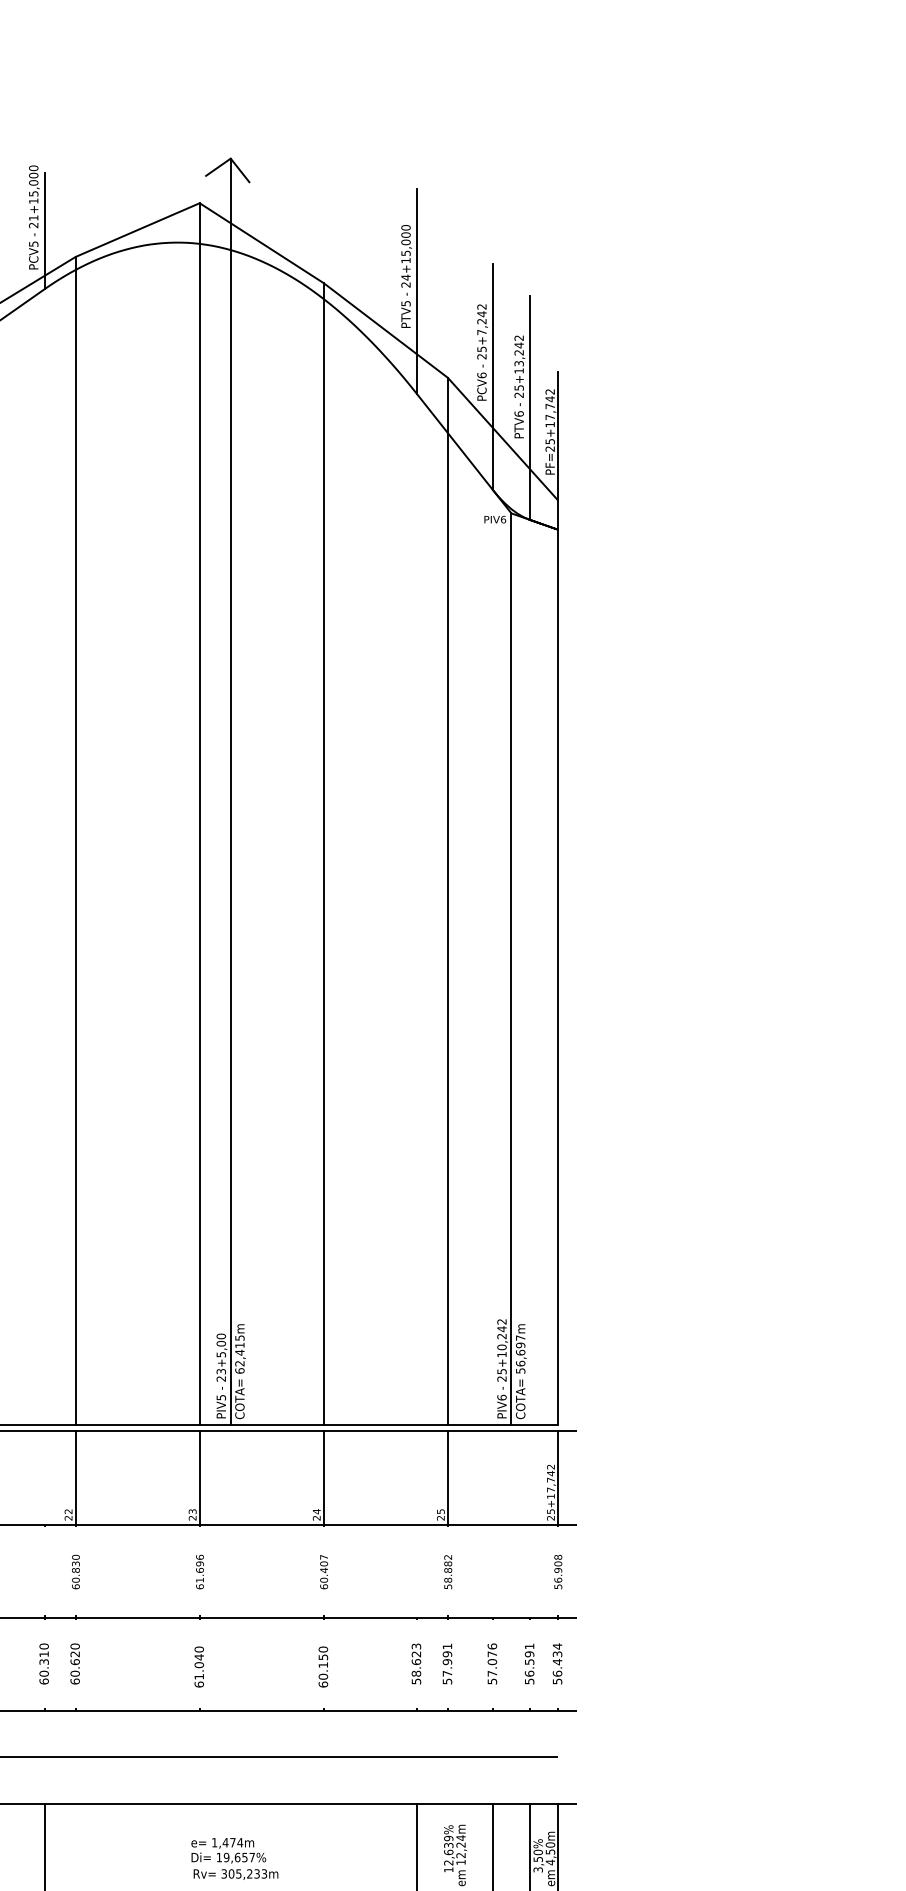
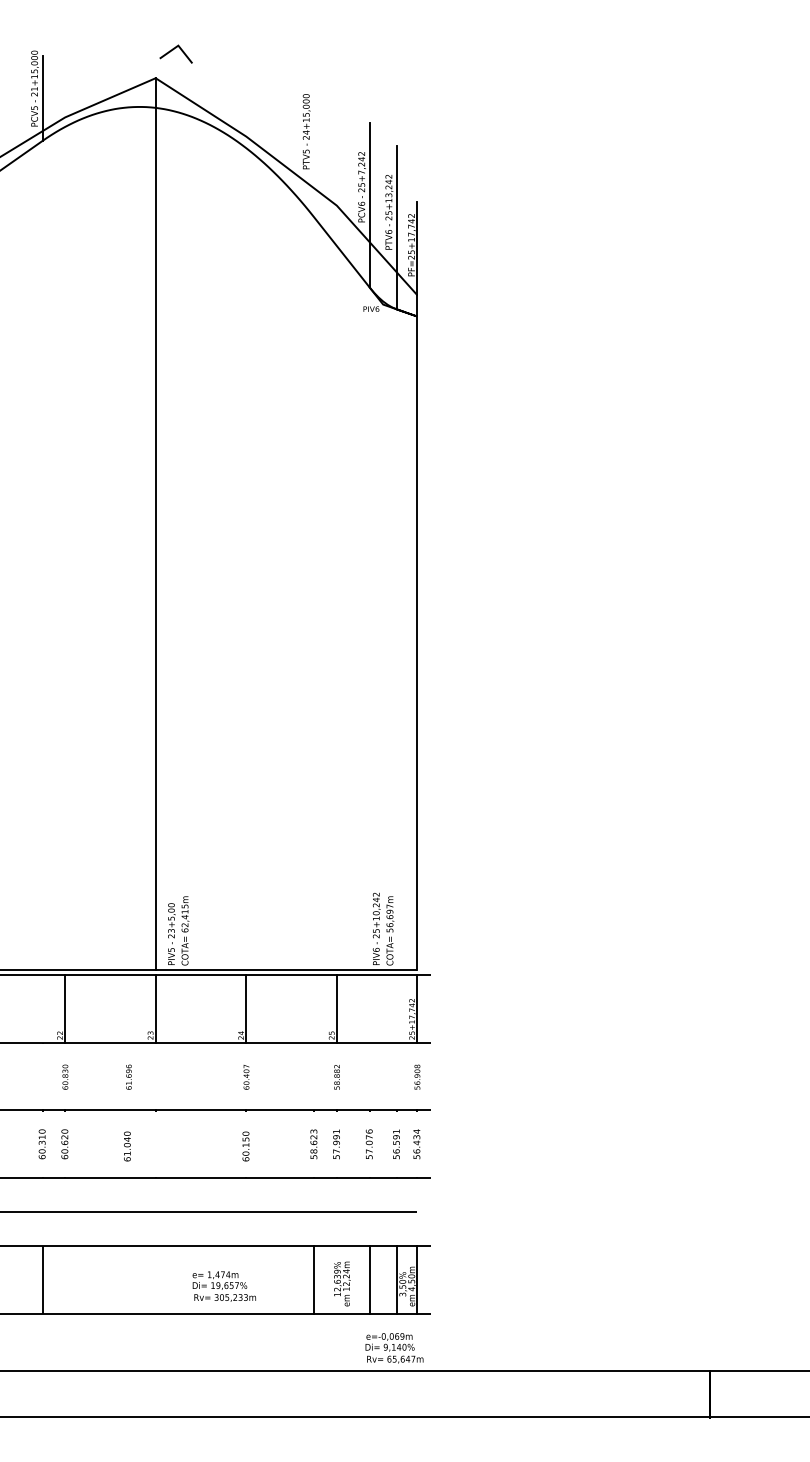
line: (417, 291) -> (314, 142), removed
line: (230, 791) -> (178, 507), removed
line: (76, 840) -> (65, 543), removed
line: (324, 854) -> (246, 553), removed
line: (447, 901) -> (336, 587), removed
line: (511, 969) -> (383, 637), removed
text: (199, 1571) -> (128, 1076), moved
text: (199, 1666) -> (127, 1146), moved
text: (233, 1858) -> (223, 1286), moved

